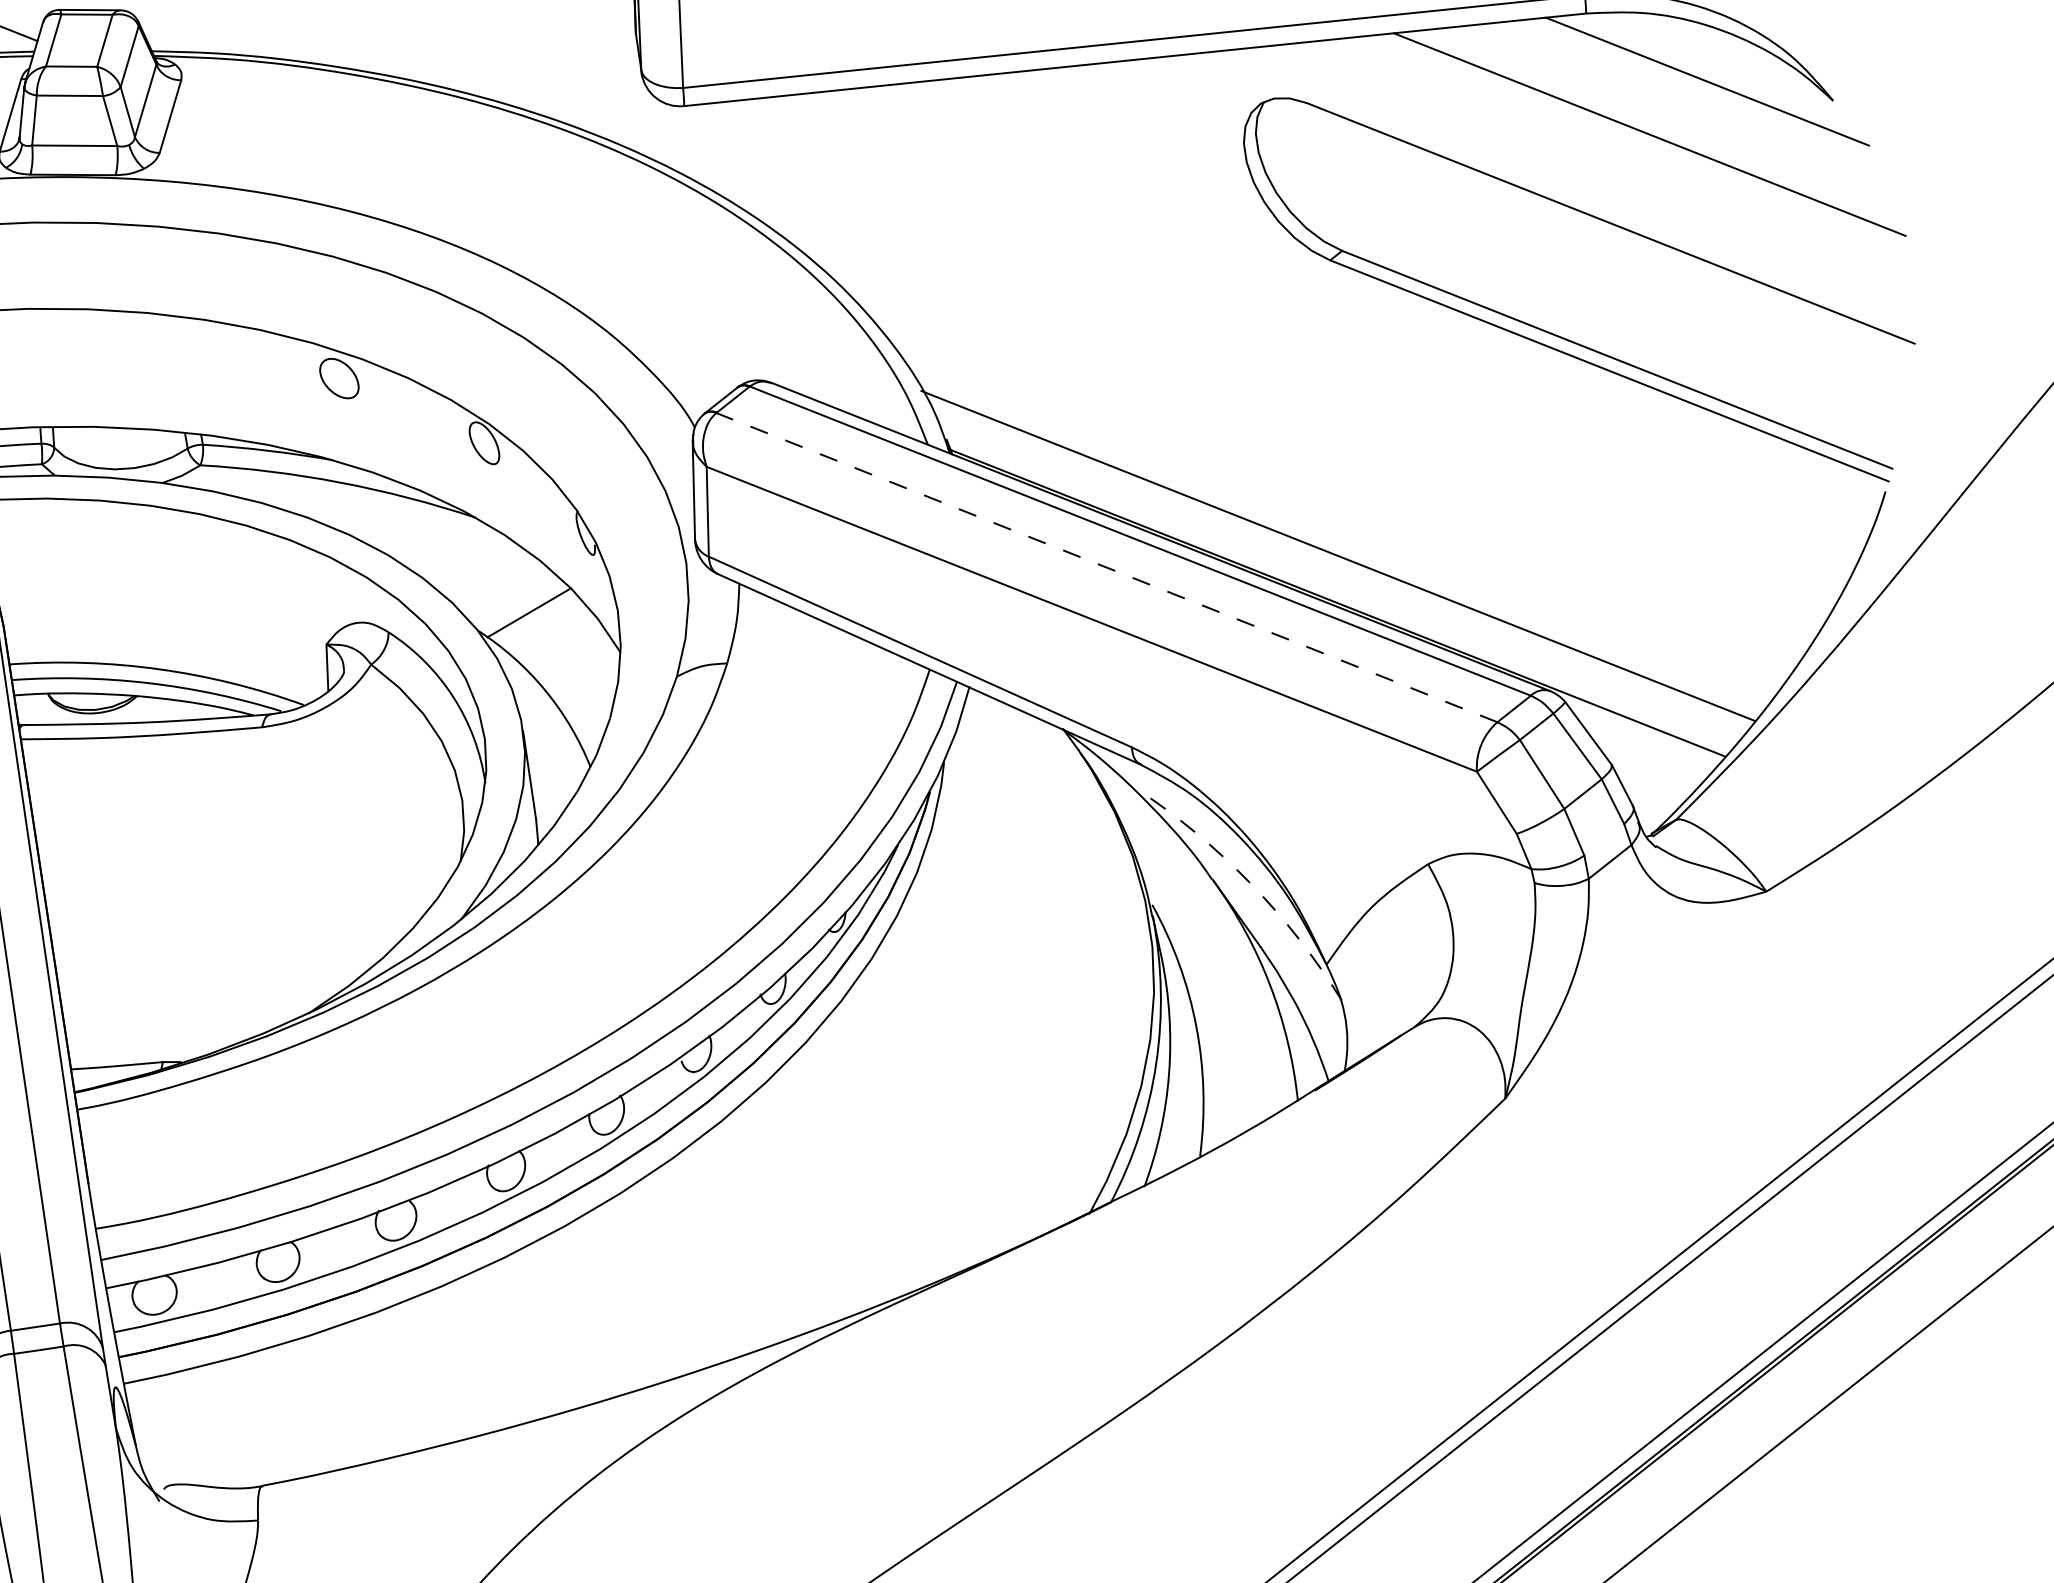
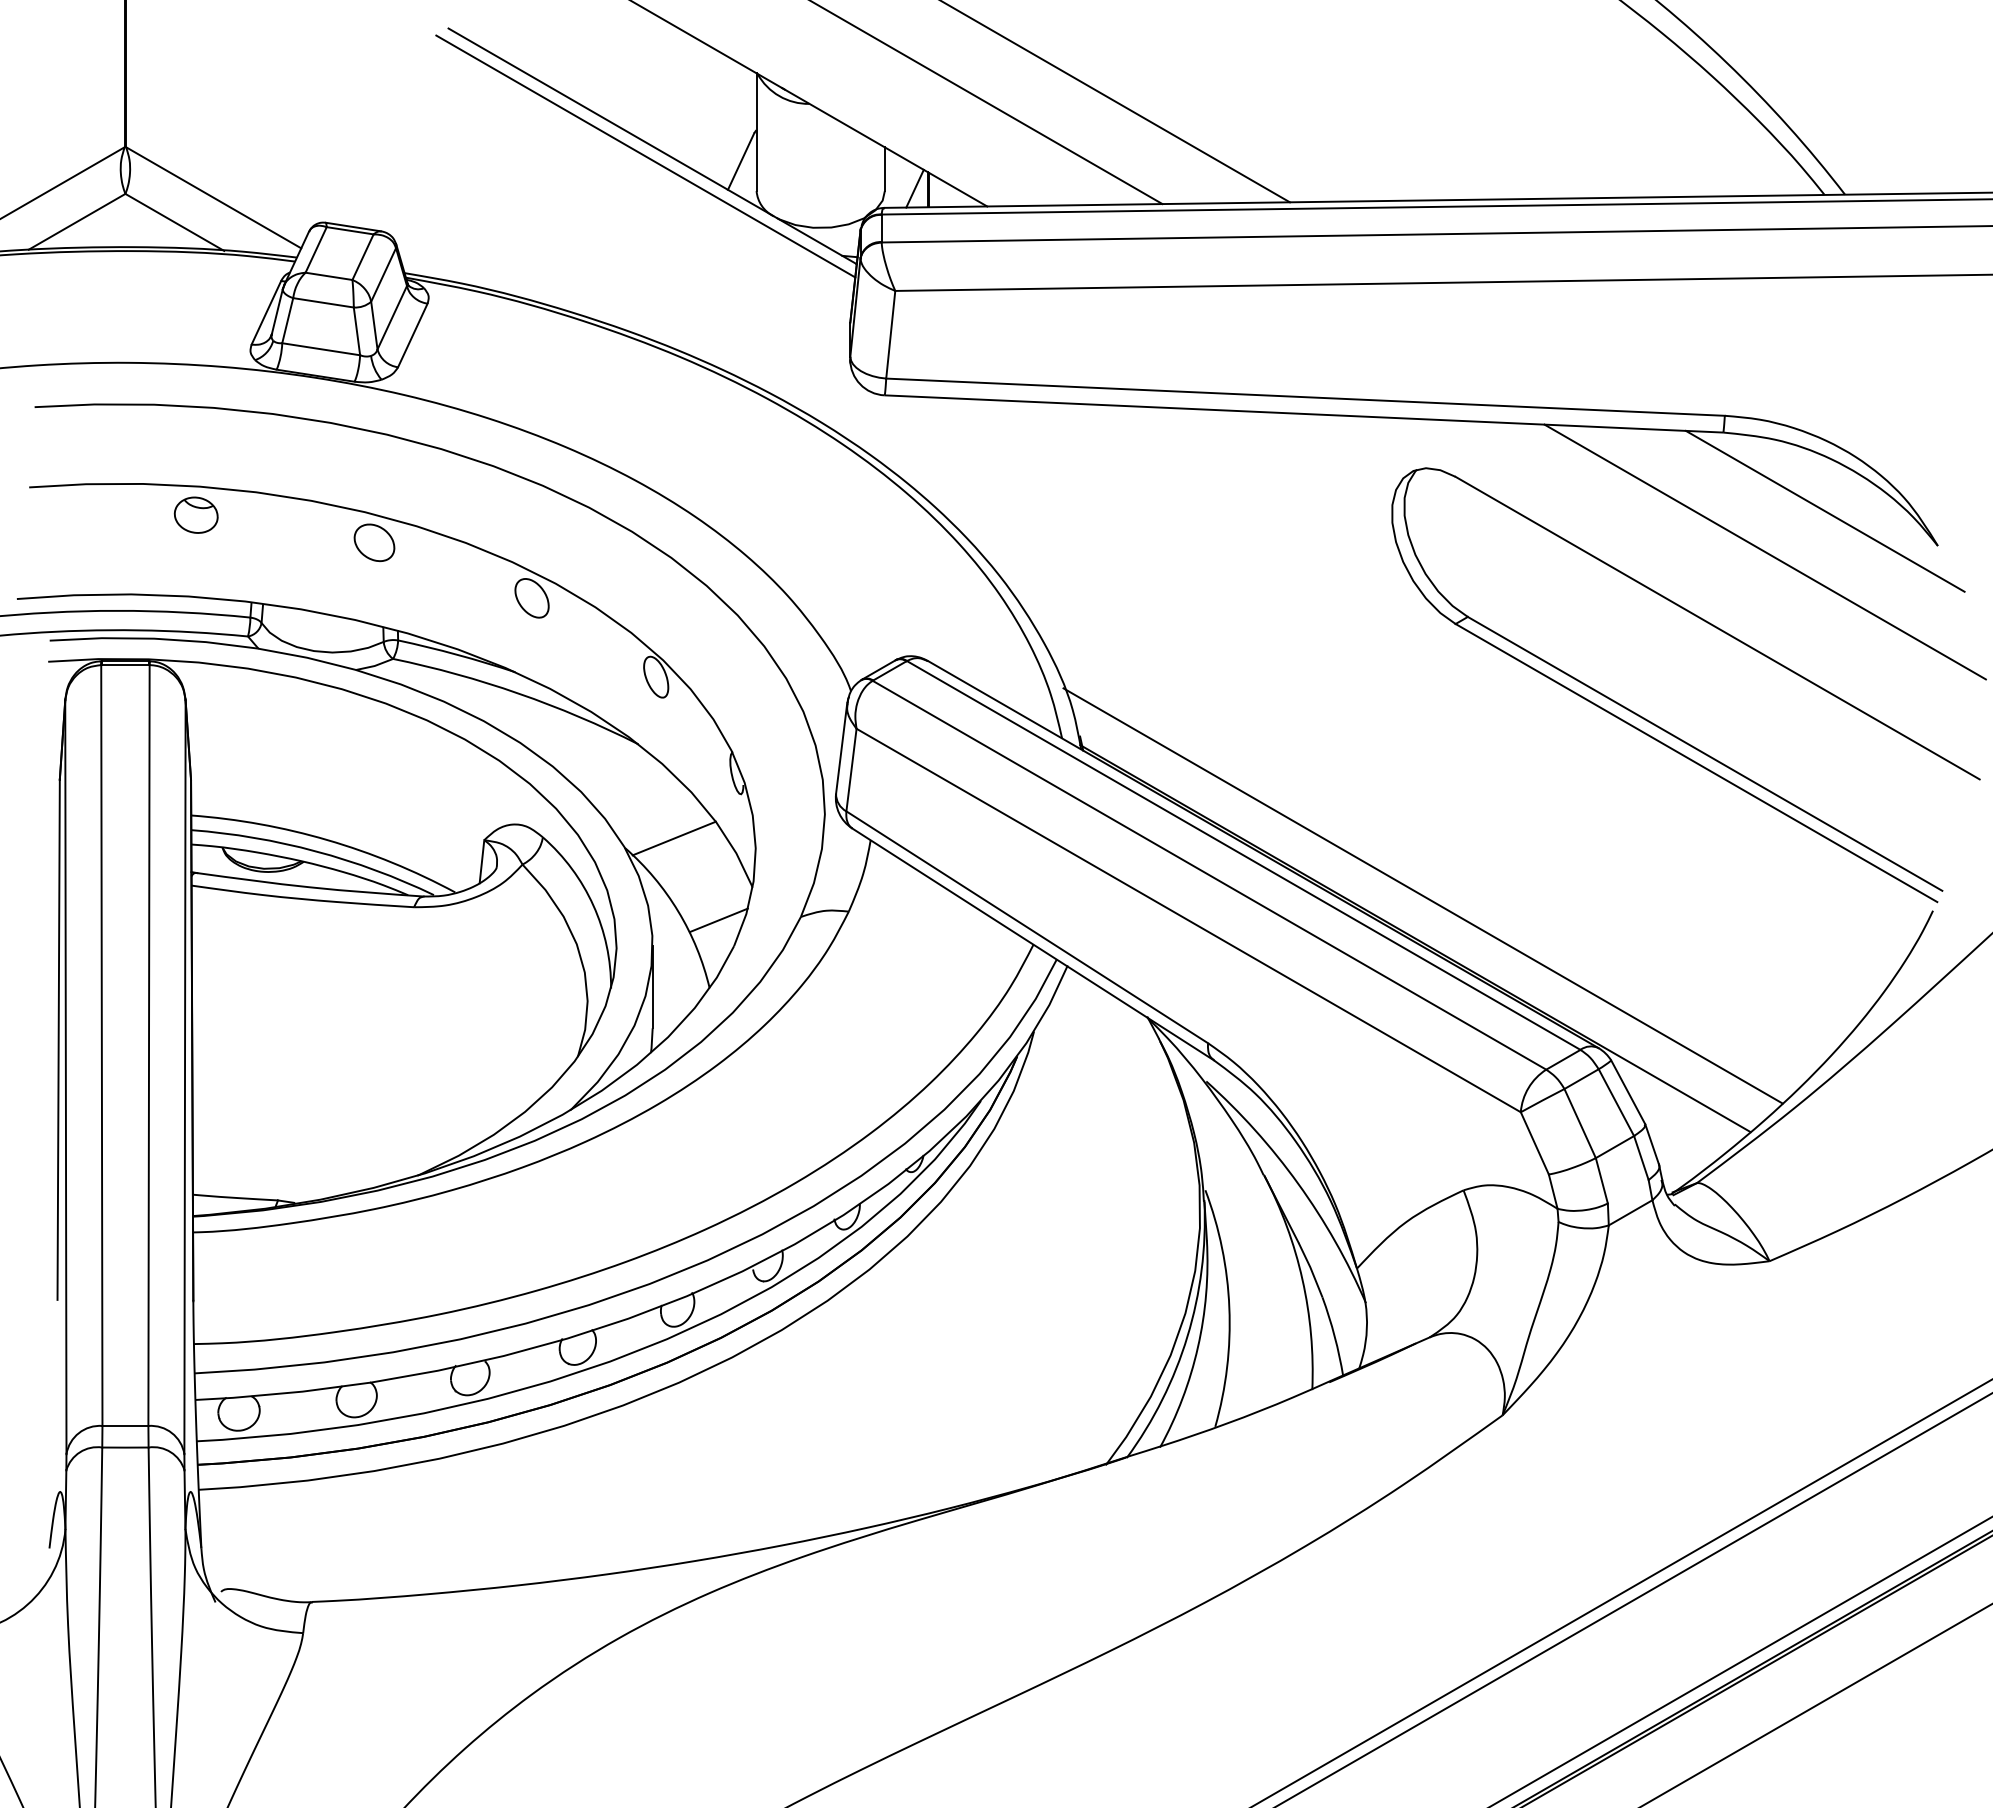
part: (162, 343) -> (374, 542), added
line: (1106, 567) -> (1209, 875), dashed -> solid
line: (589, 693) -> (718, 920), added
arc: (1250, 882) -> (1298, 1183), dashed -> solid

